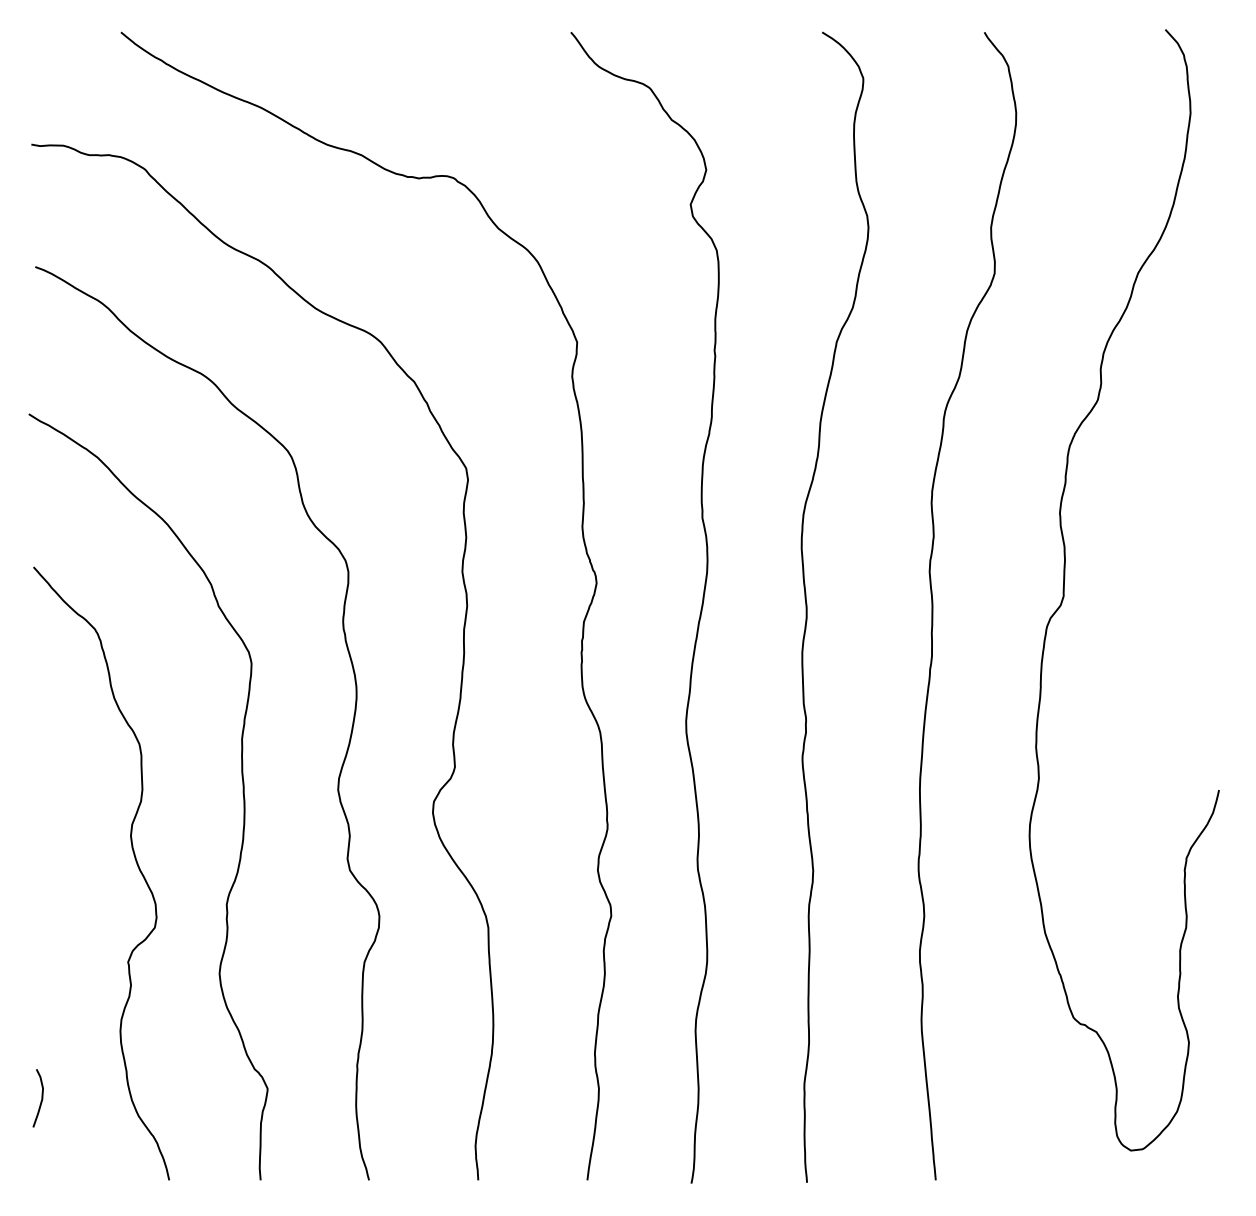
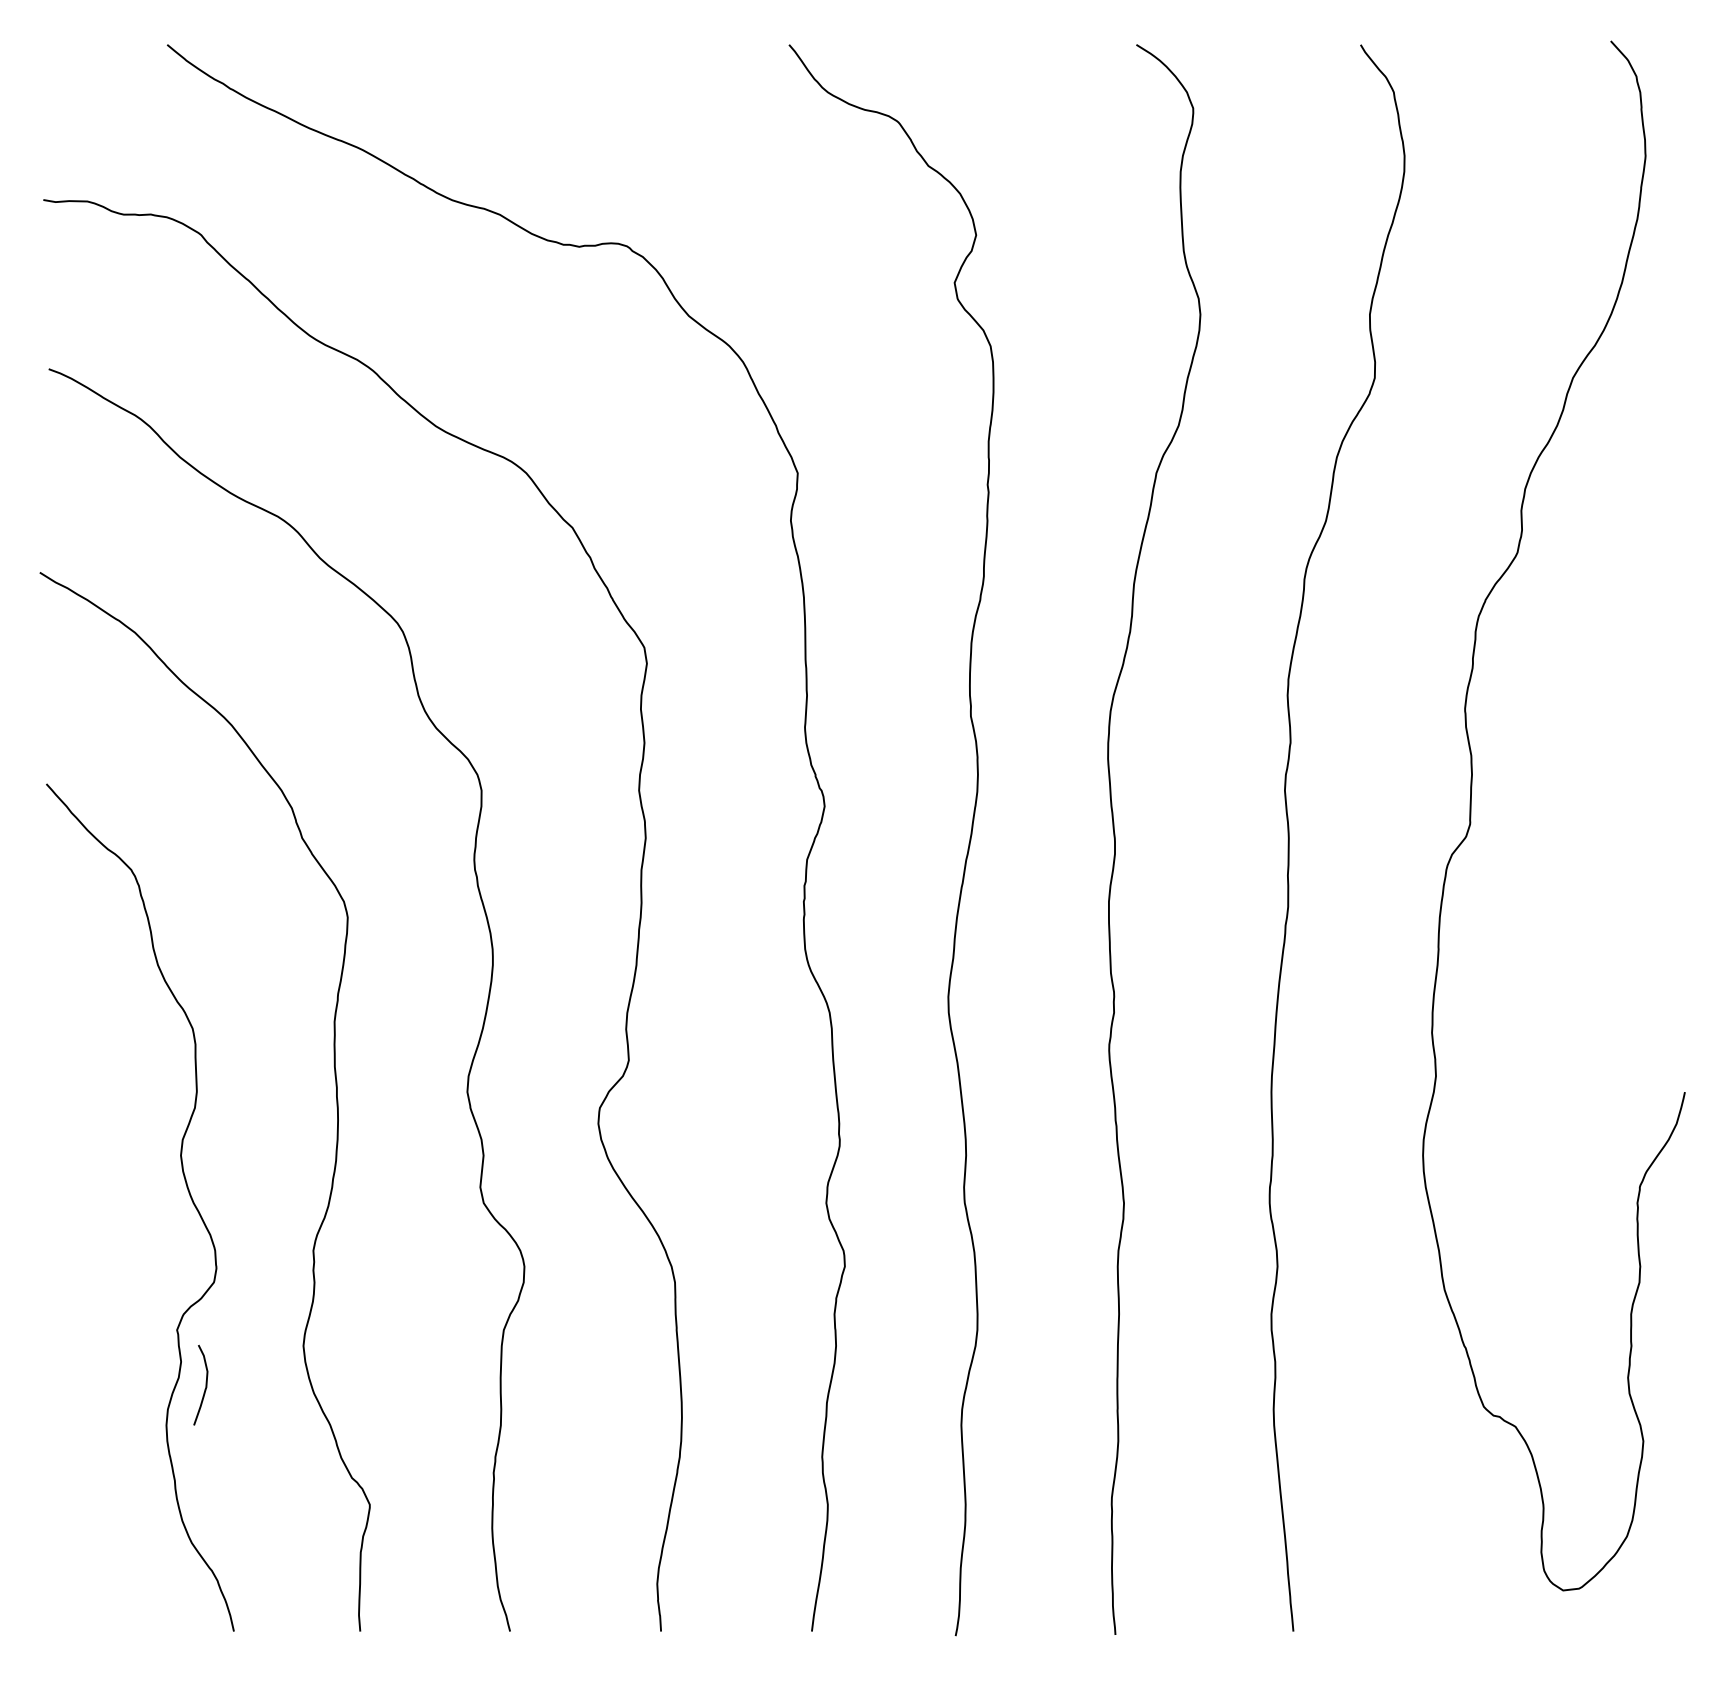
curve: (41, 1097) -> (205, 1384), moved

